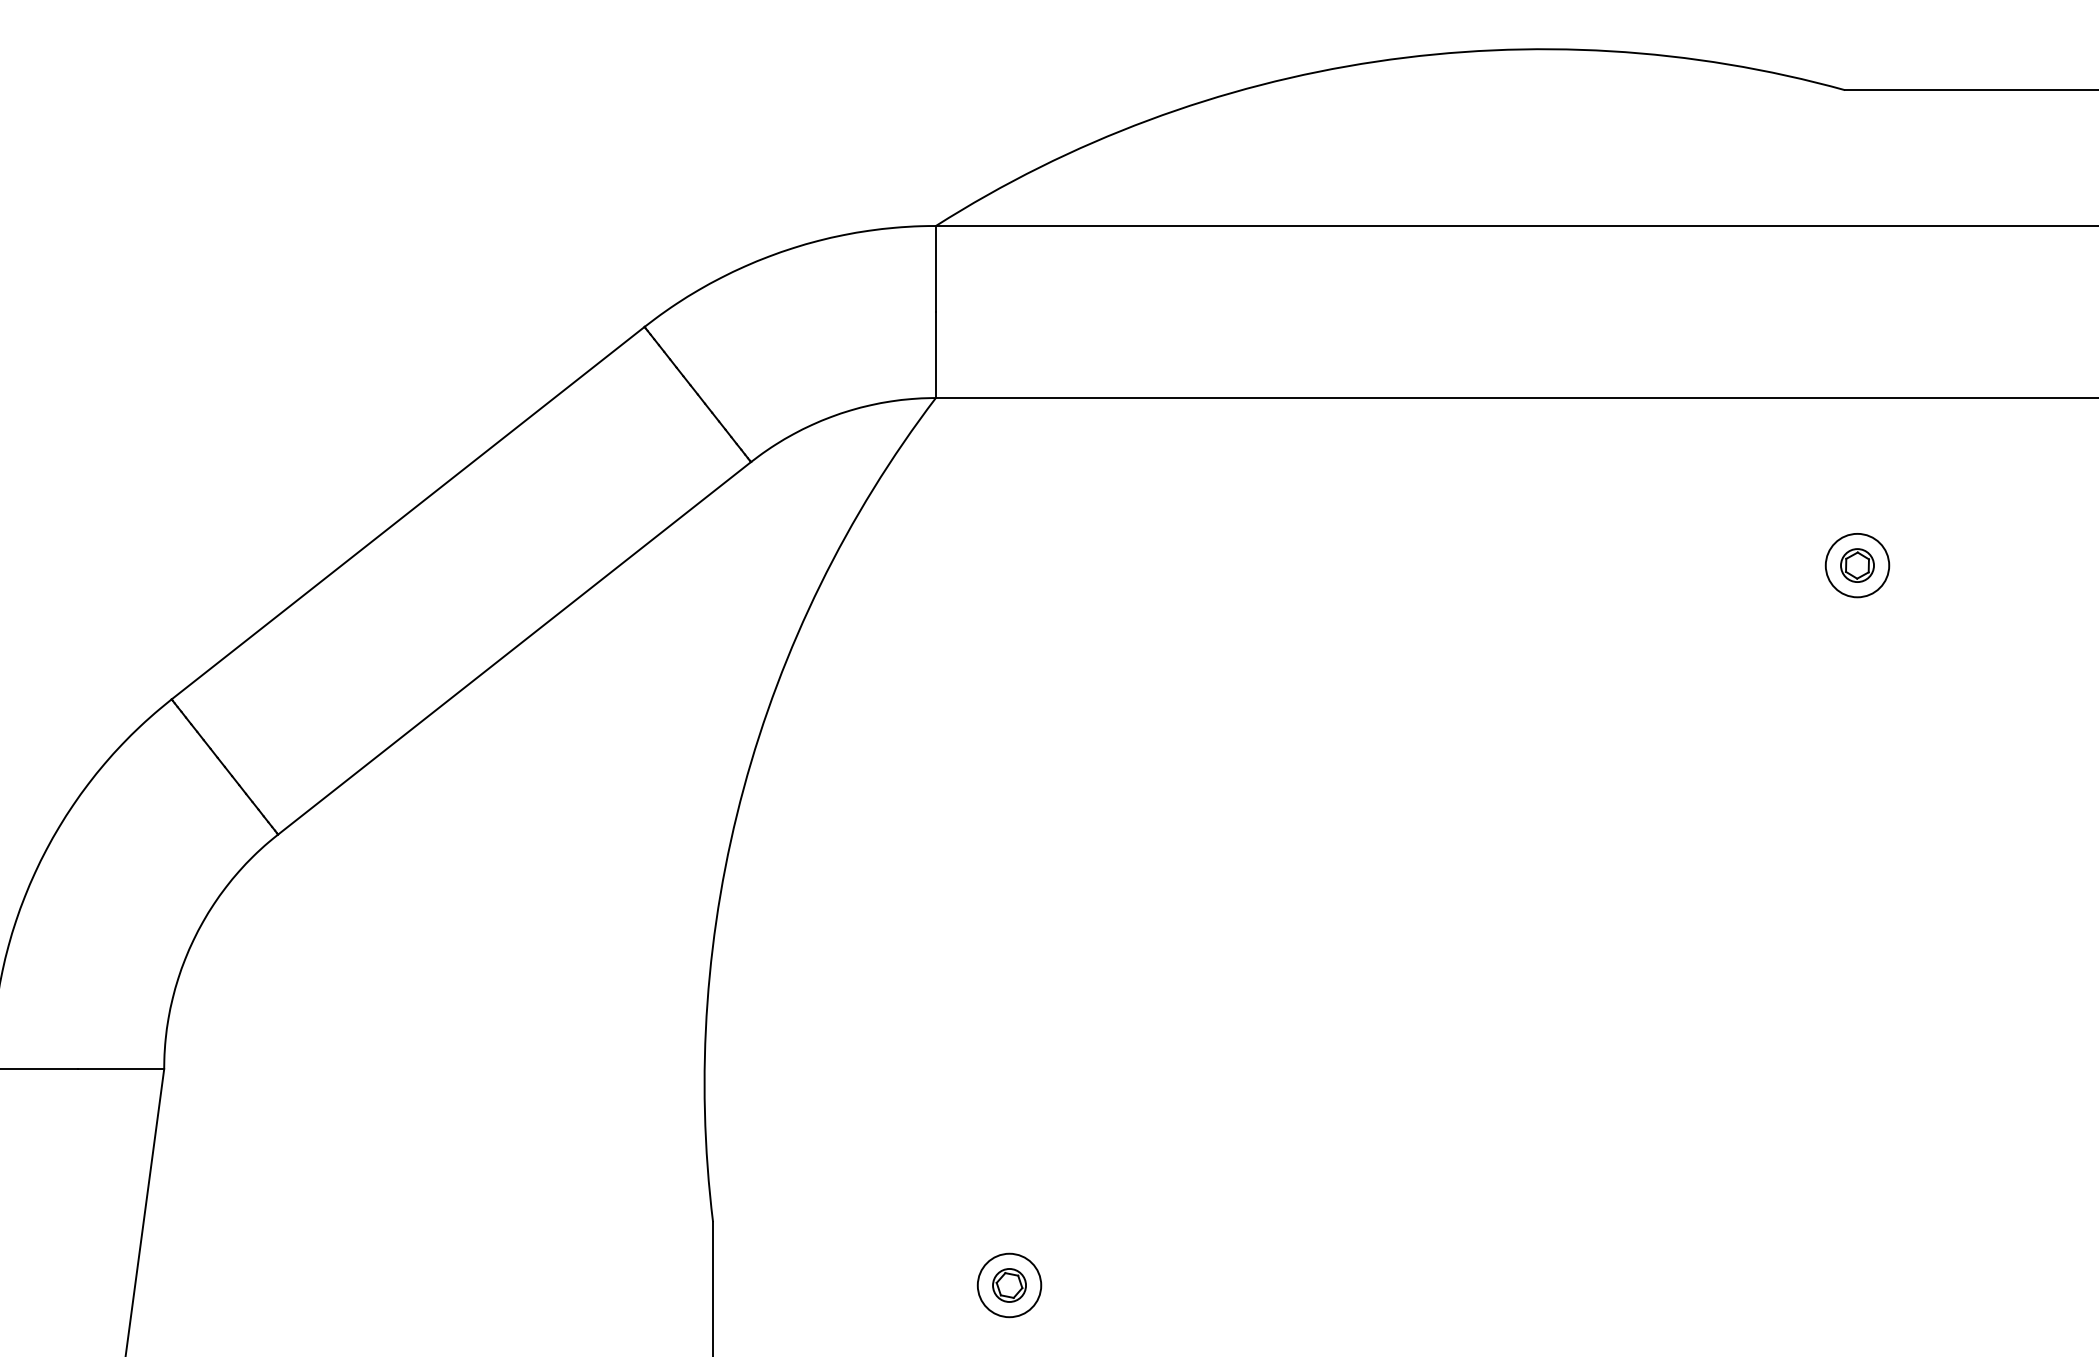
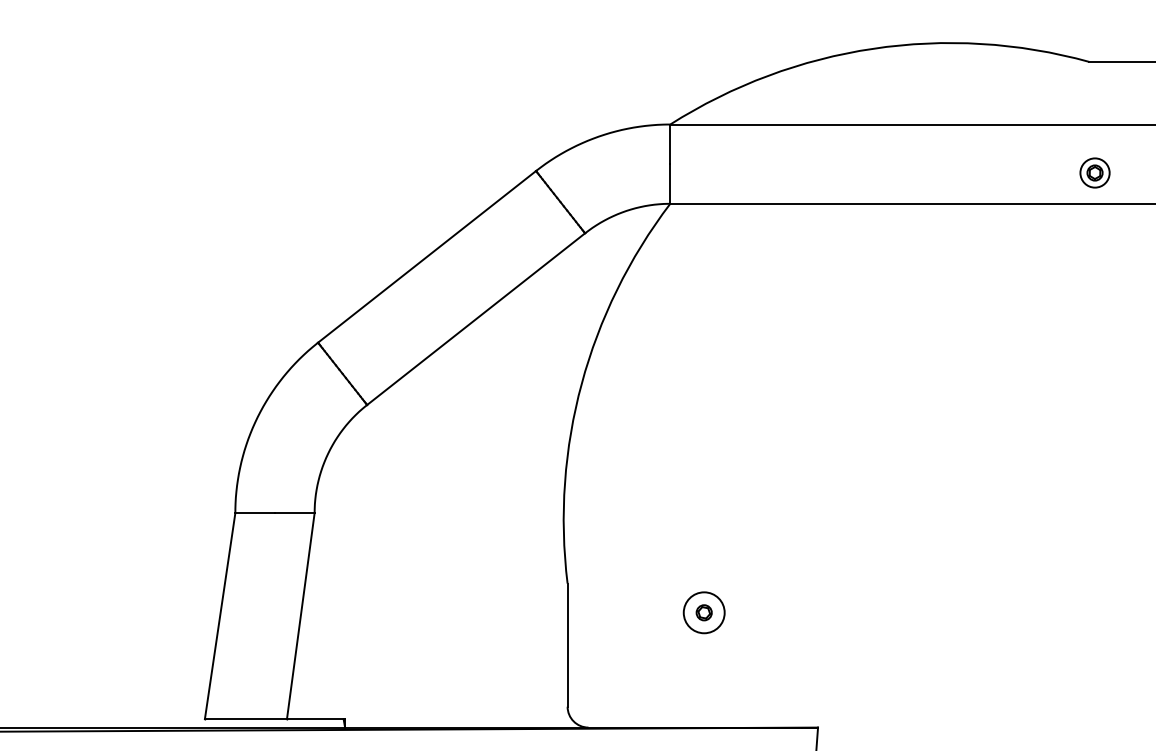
part: (1856, 564) -> (1094, 172), moved
circle: (1007, 1284) -> (703, 612), size x1.4

